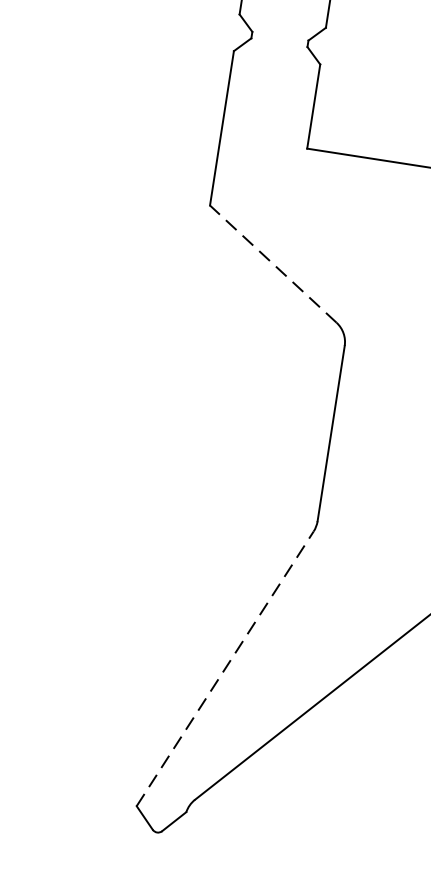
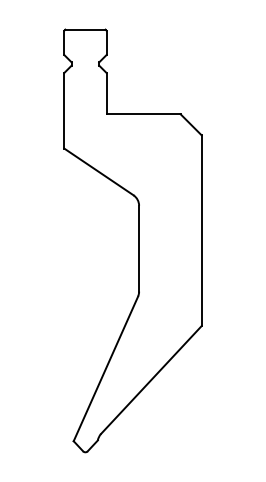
line: (272, 263) -> (98, 171), dashed -> solid
line: (226, 667) -> (106, 368), dashed -> solid

